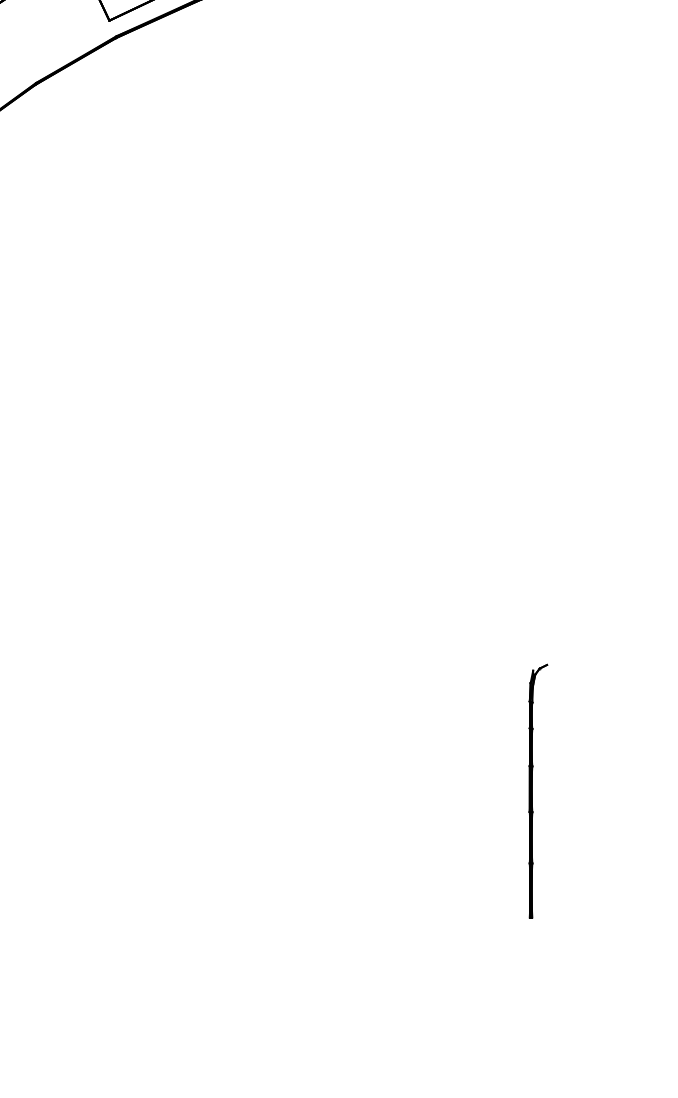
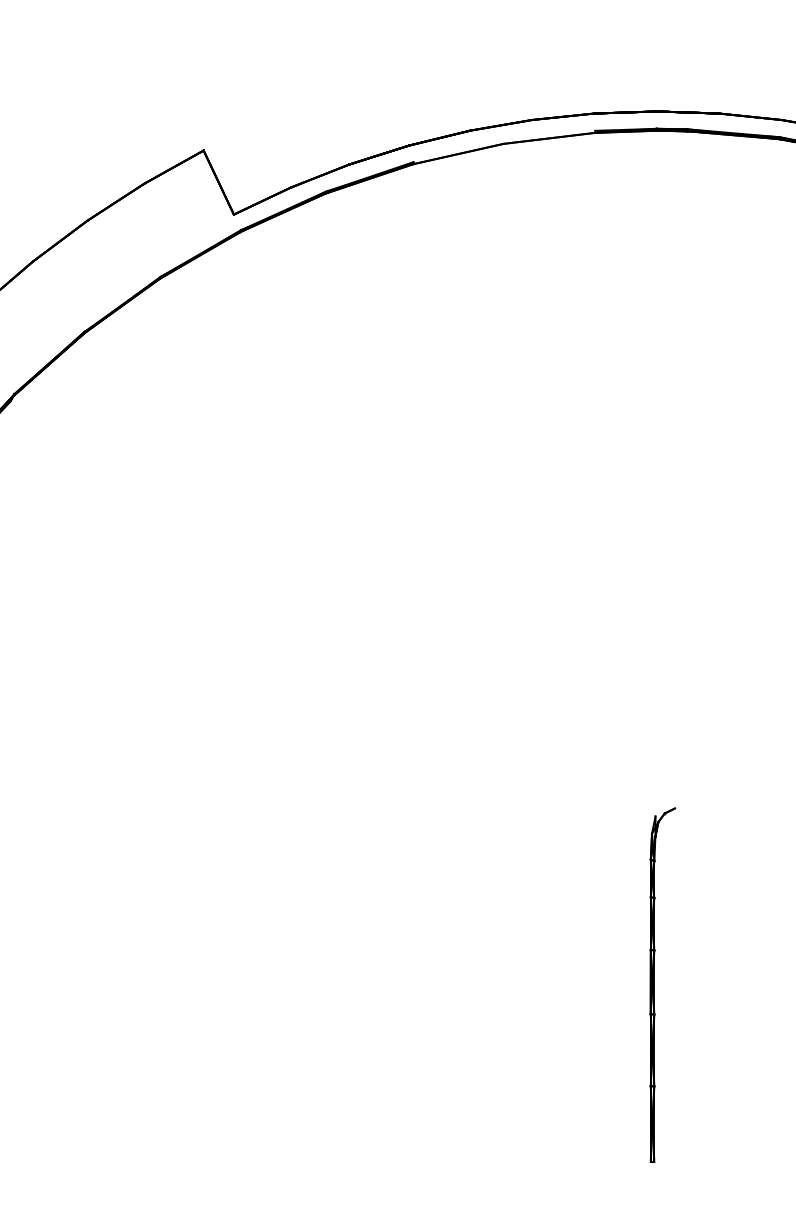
part: (538, 790) -> (662, 984), size x1.4

